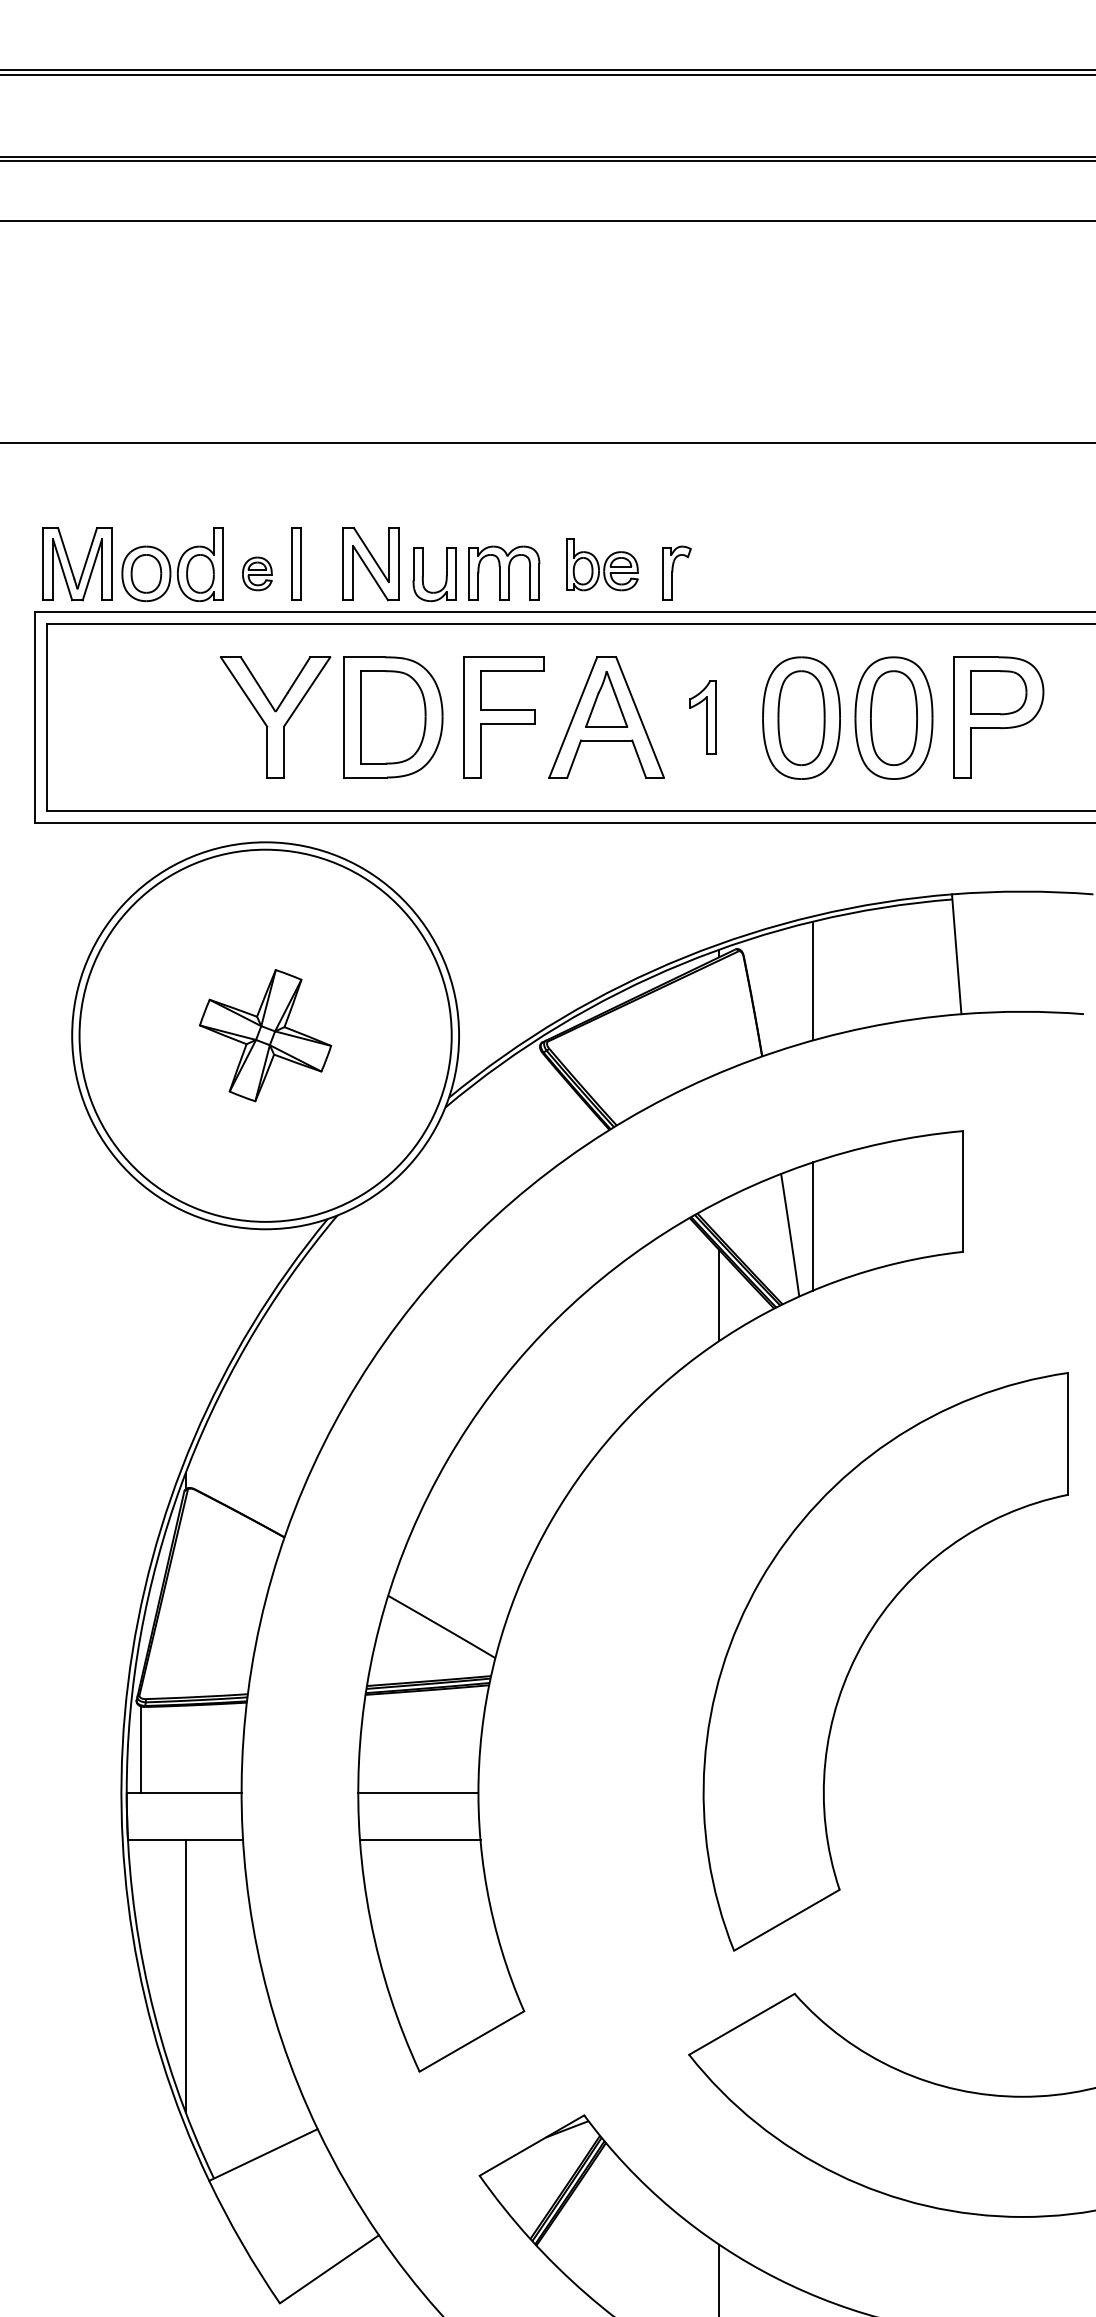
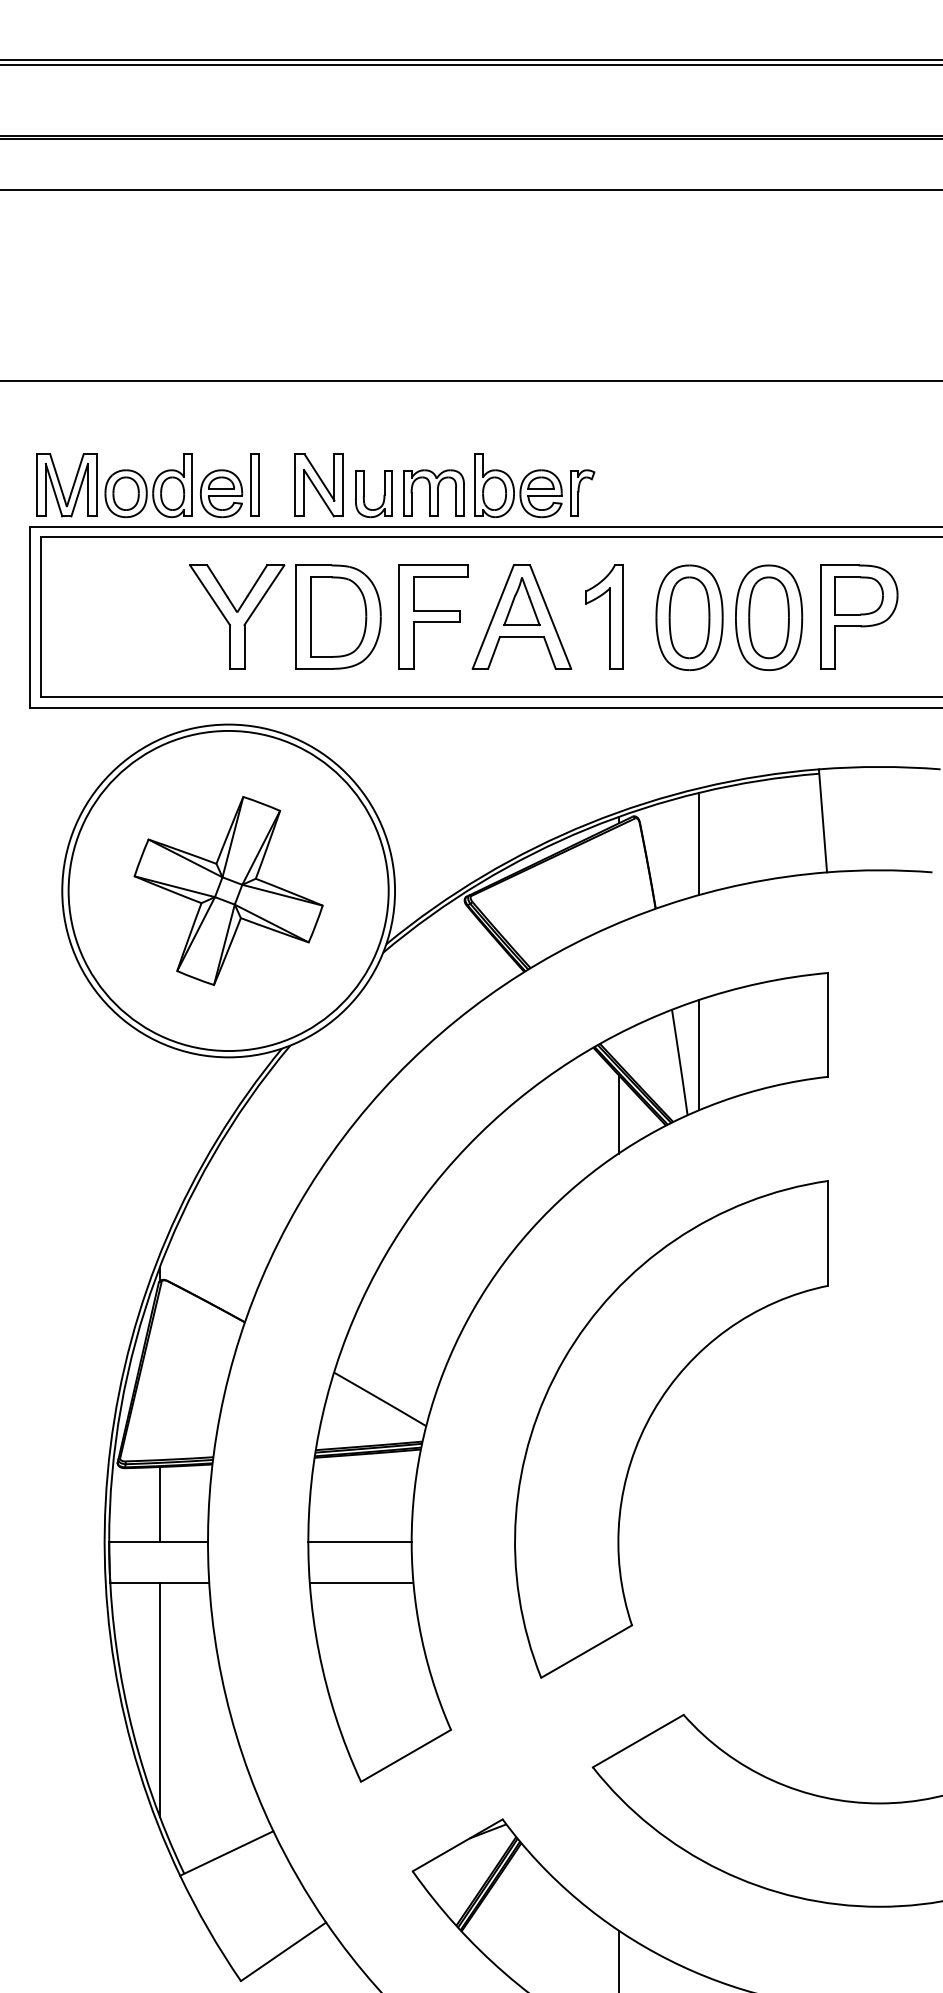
part: (602, 564) -> (518, 485), size x1.43
part: (257, 573) -> (221, 493), size x1.67
part: (702, 717) -> (604, 617), size x1.67
part: (265, 1035) -> (228, 890), size x1.67
part: (861, 1648) -> (650, 1417), moved
line: (140, 1748) -> (159, 1503), moved

